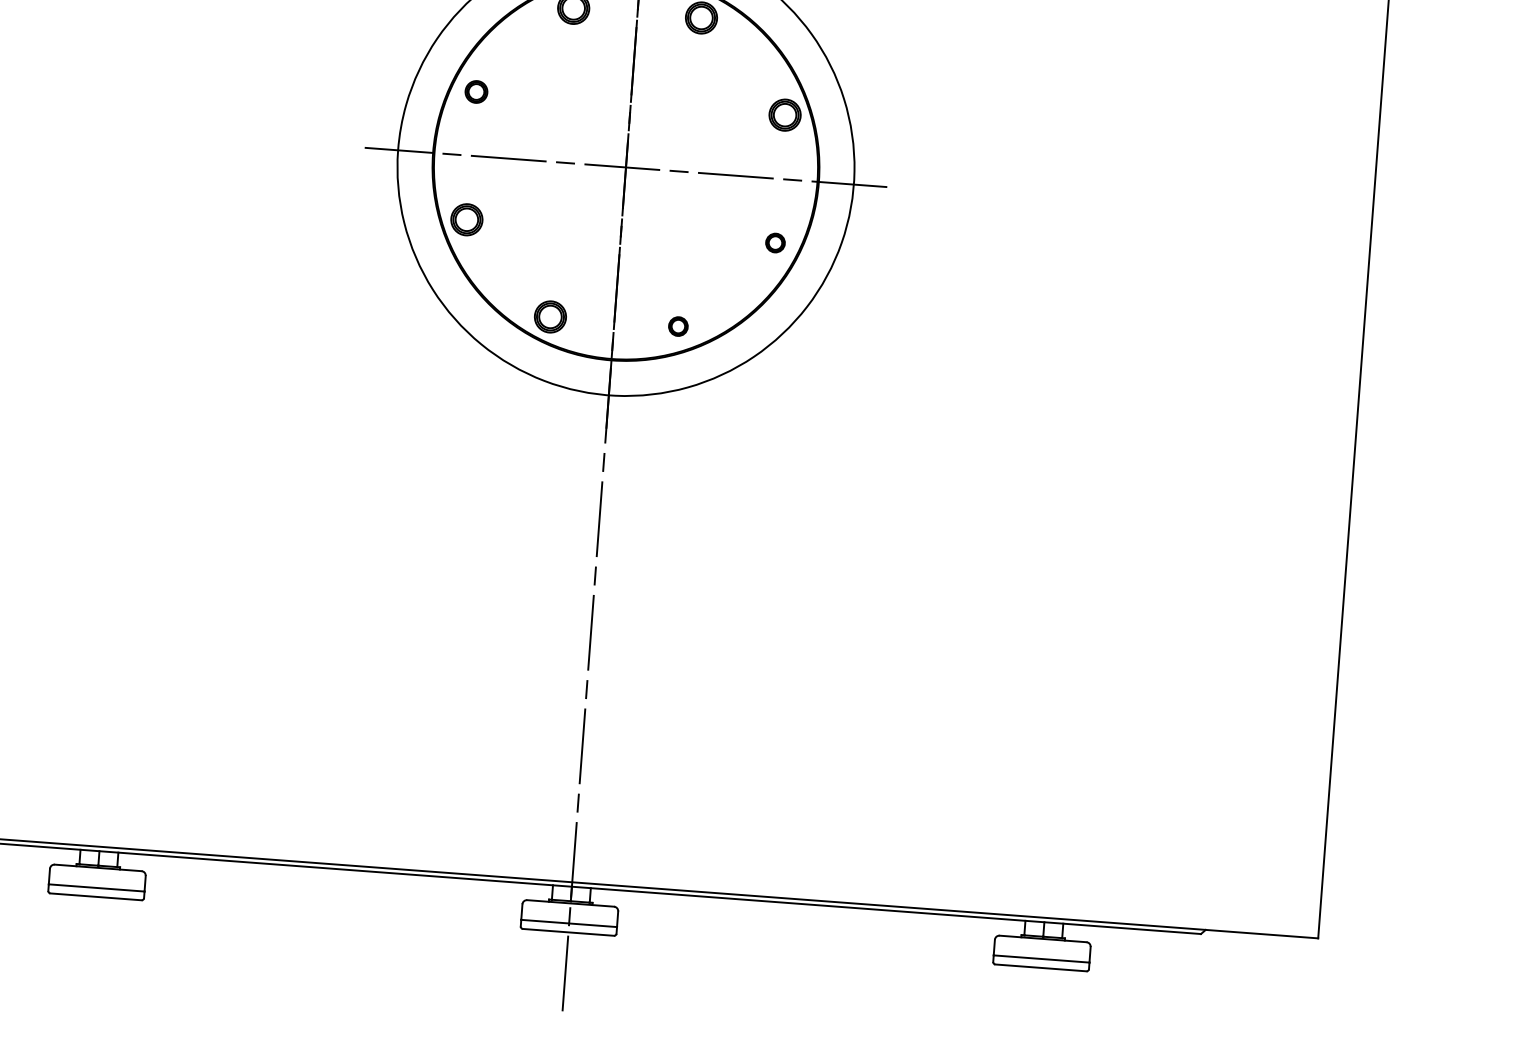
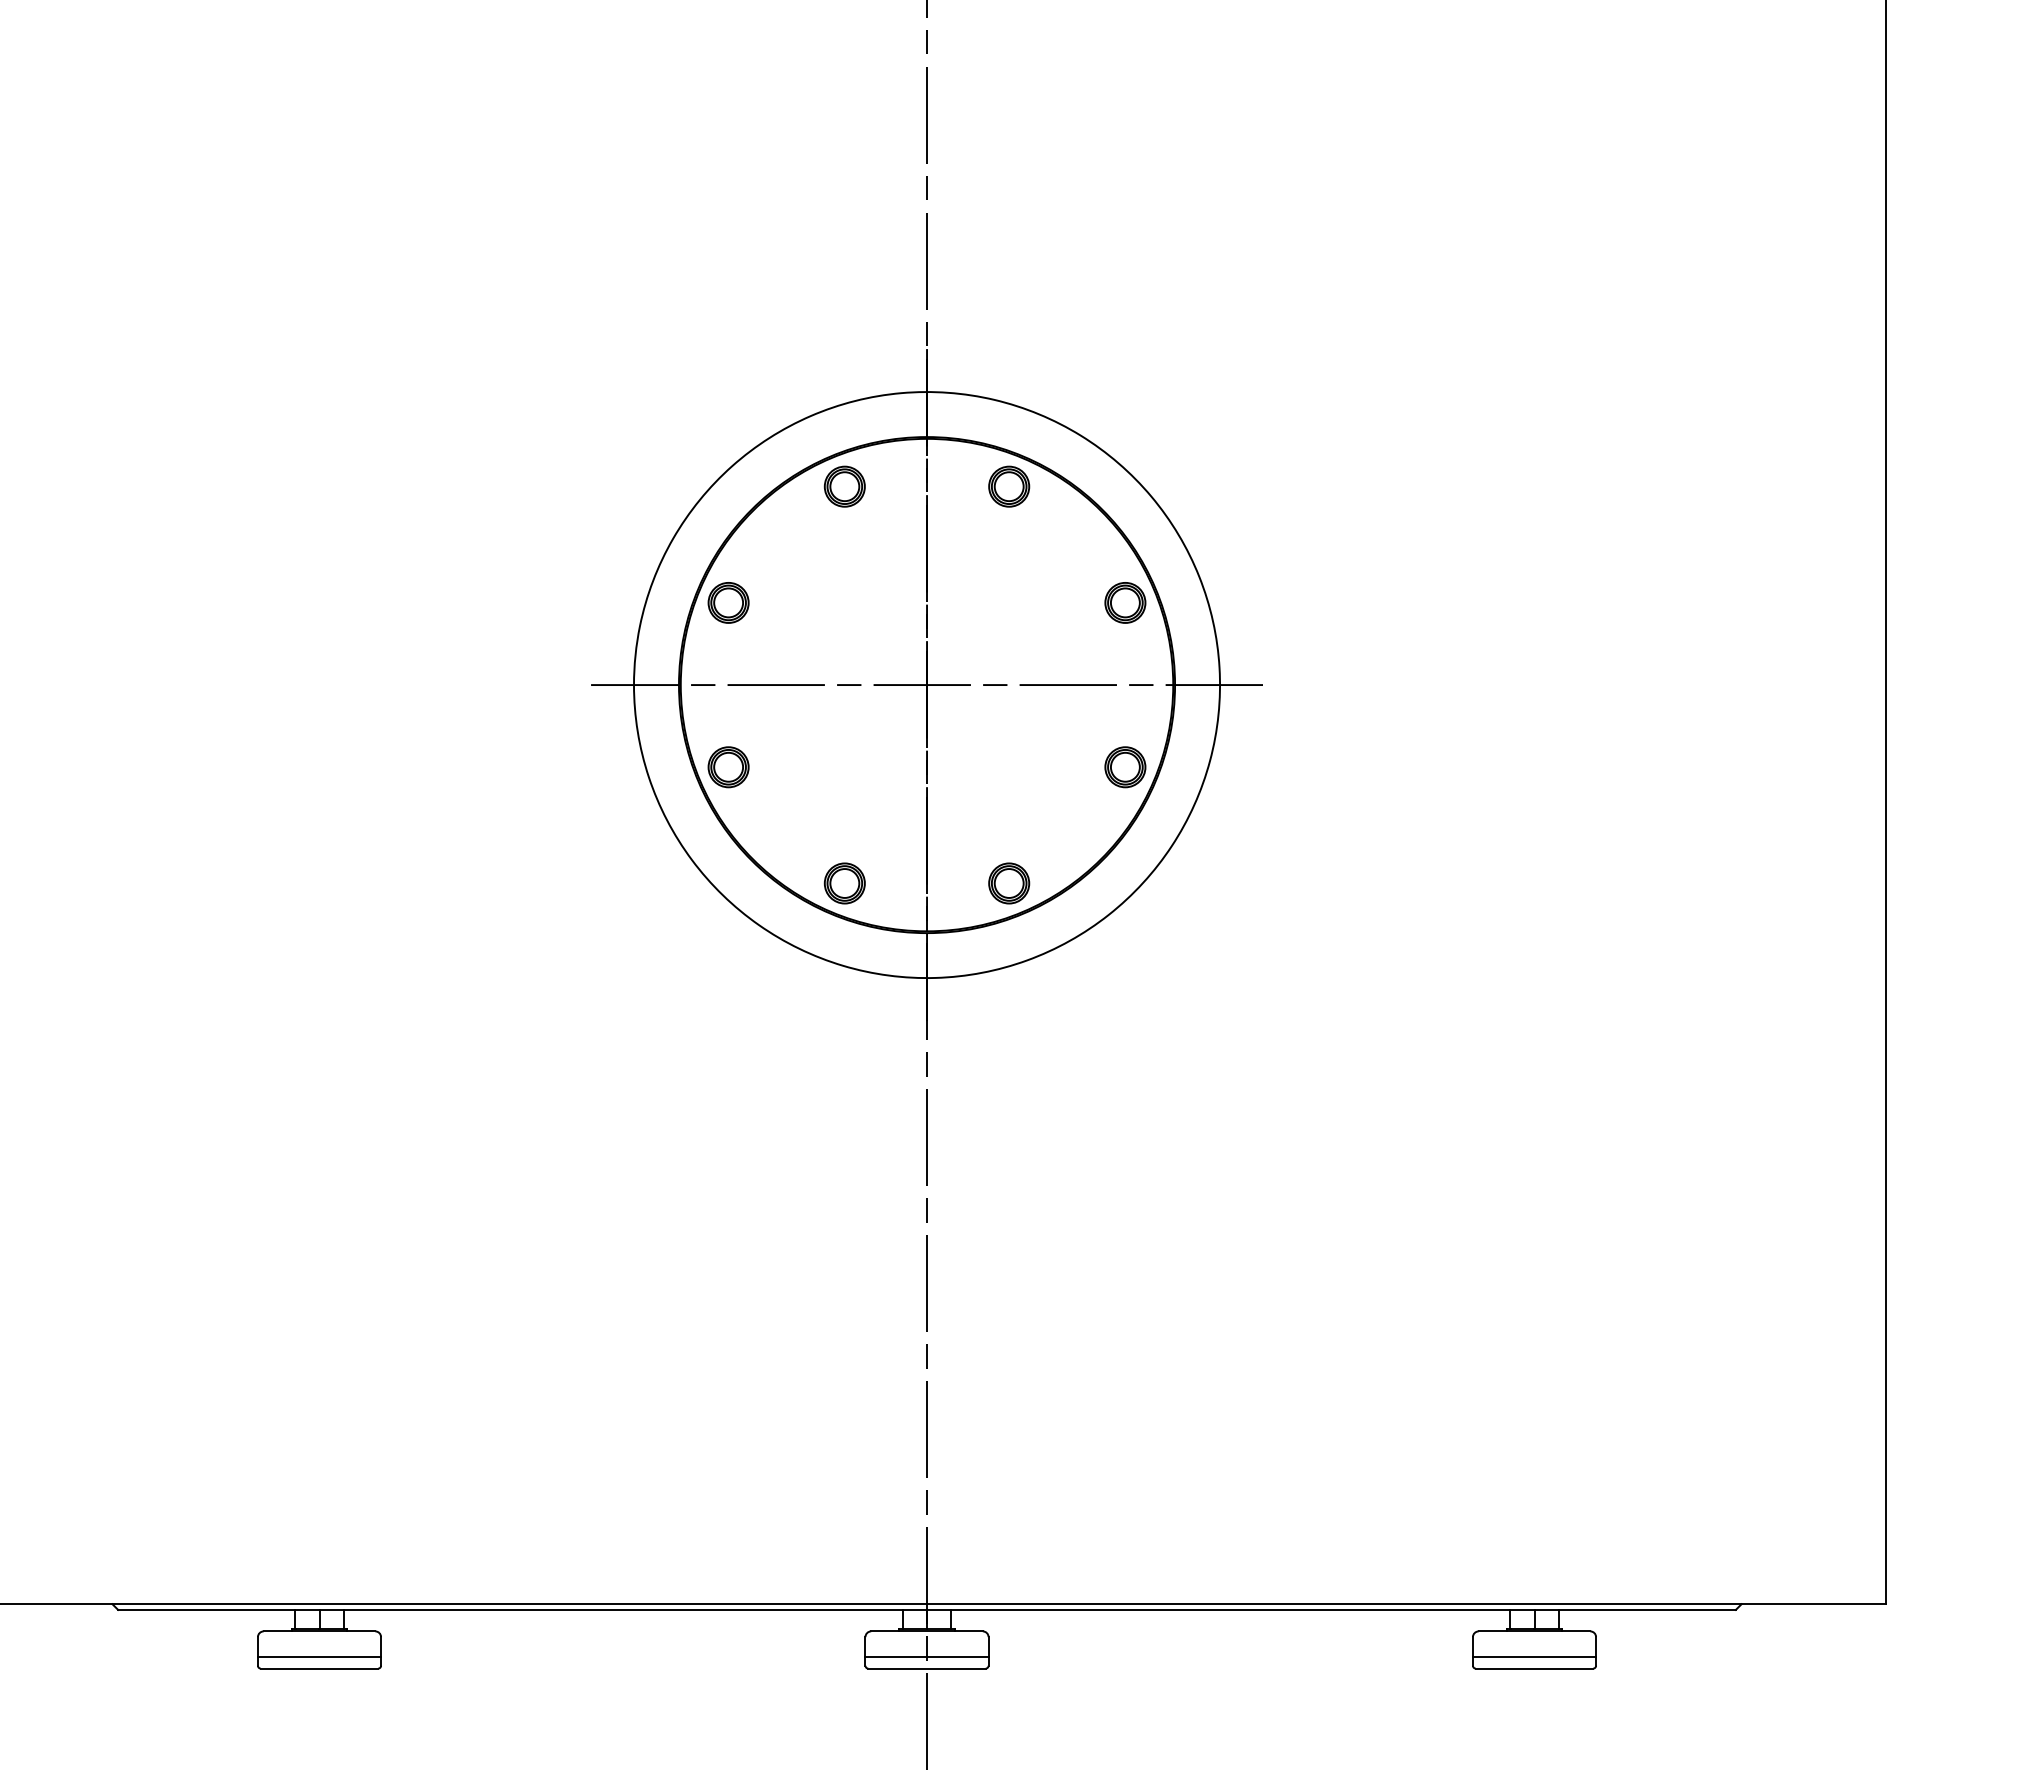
part: (476, 91) -> (728, 602), size x1.43
part: (775, 243) -> (1125, 767), size x1.67
part: (678, 326) -> (1009, 883), size x1.67

